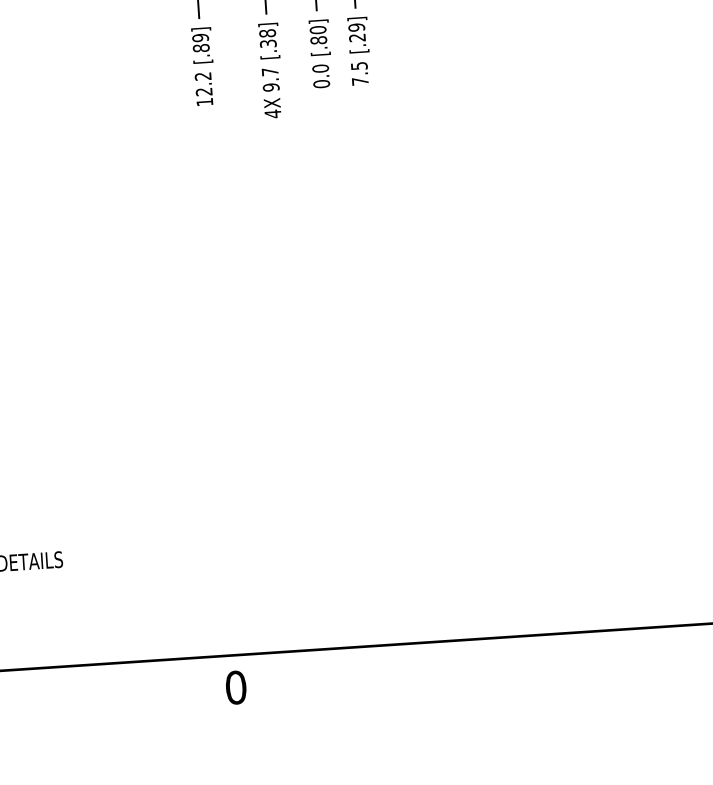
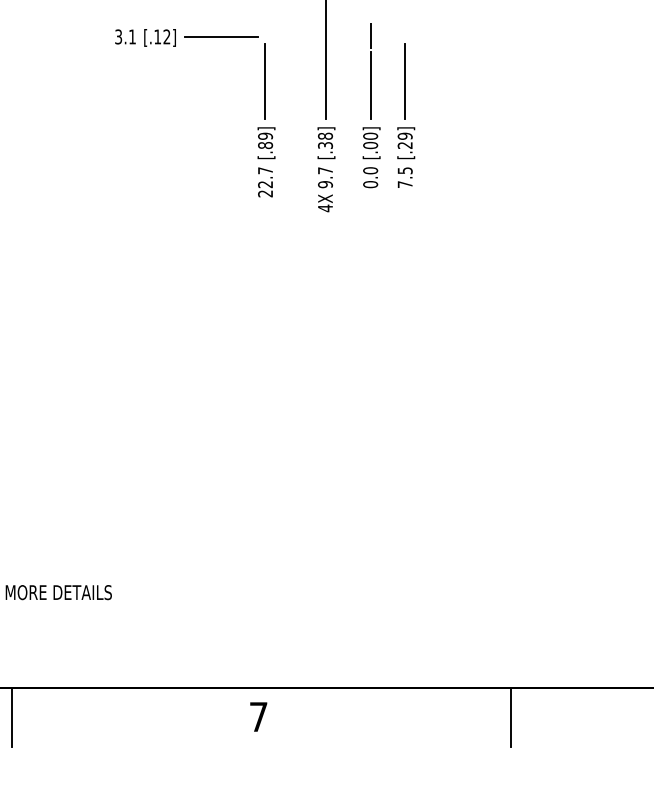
text: (318, 40) -> (370, 145), [.80] -> [.00]
text: (204, 89) -> (265, 182), 12.2 -> 22.7
line: (518, 669) -> (511, 717), added
text: (235, 687) -> (258, 716), 0 -> 7

